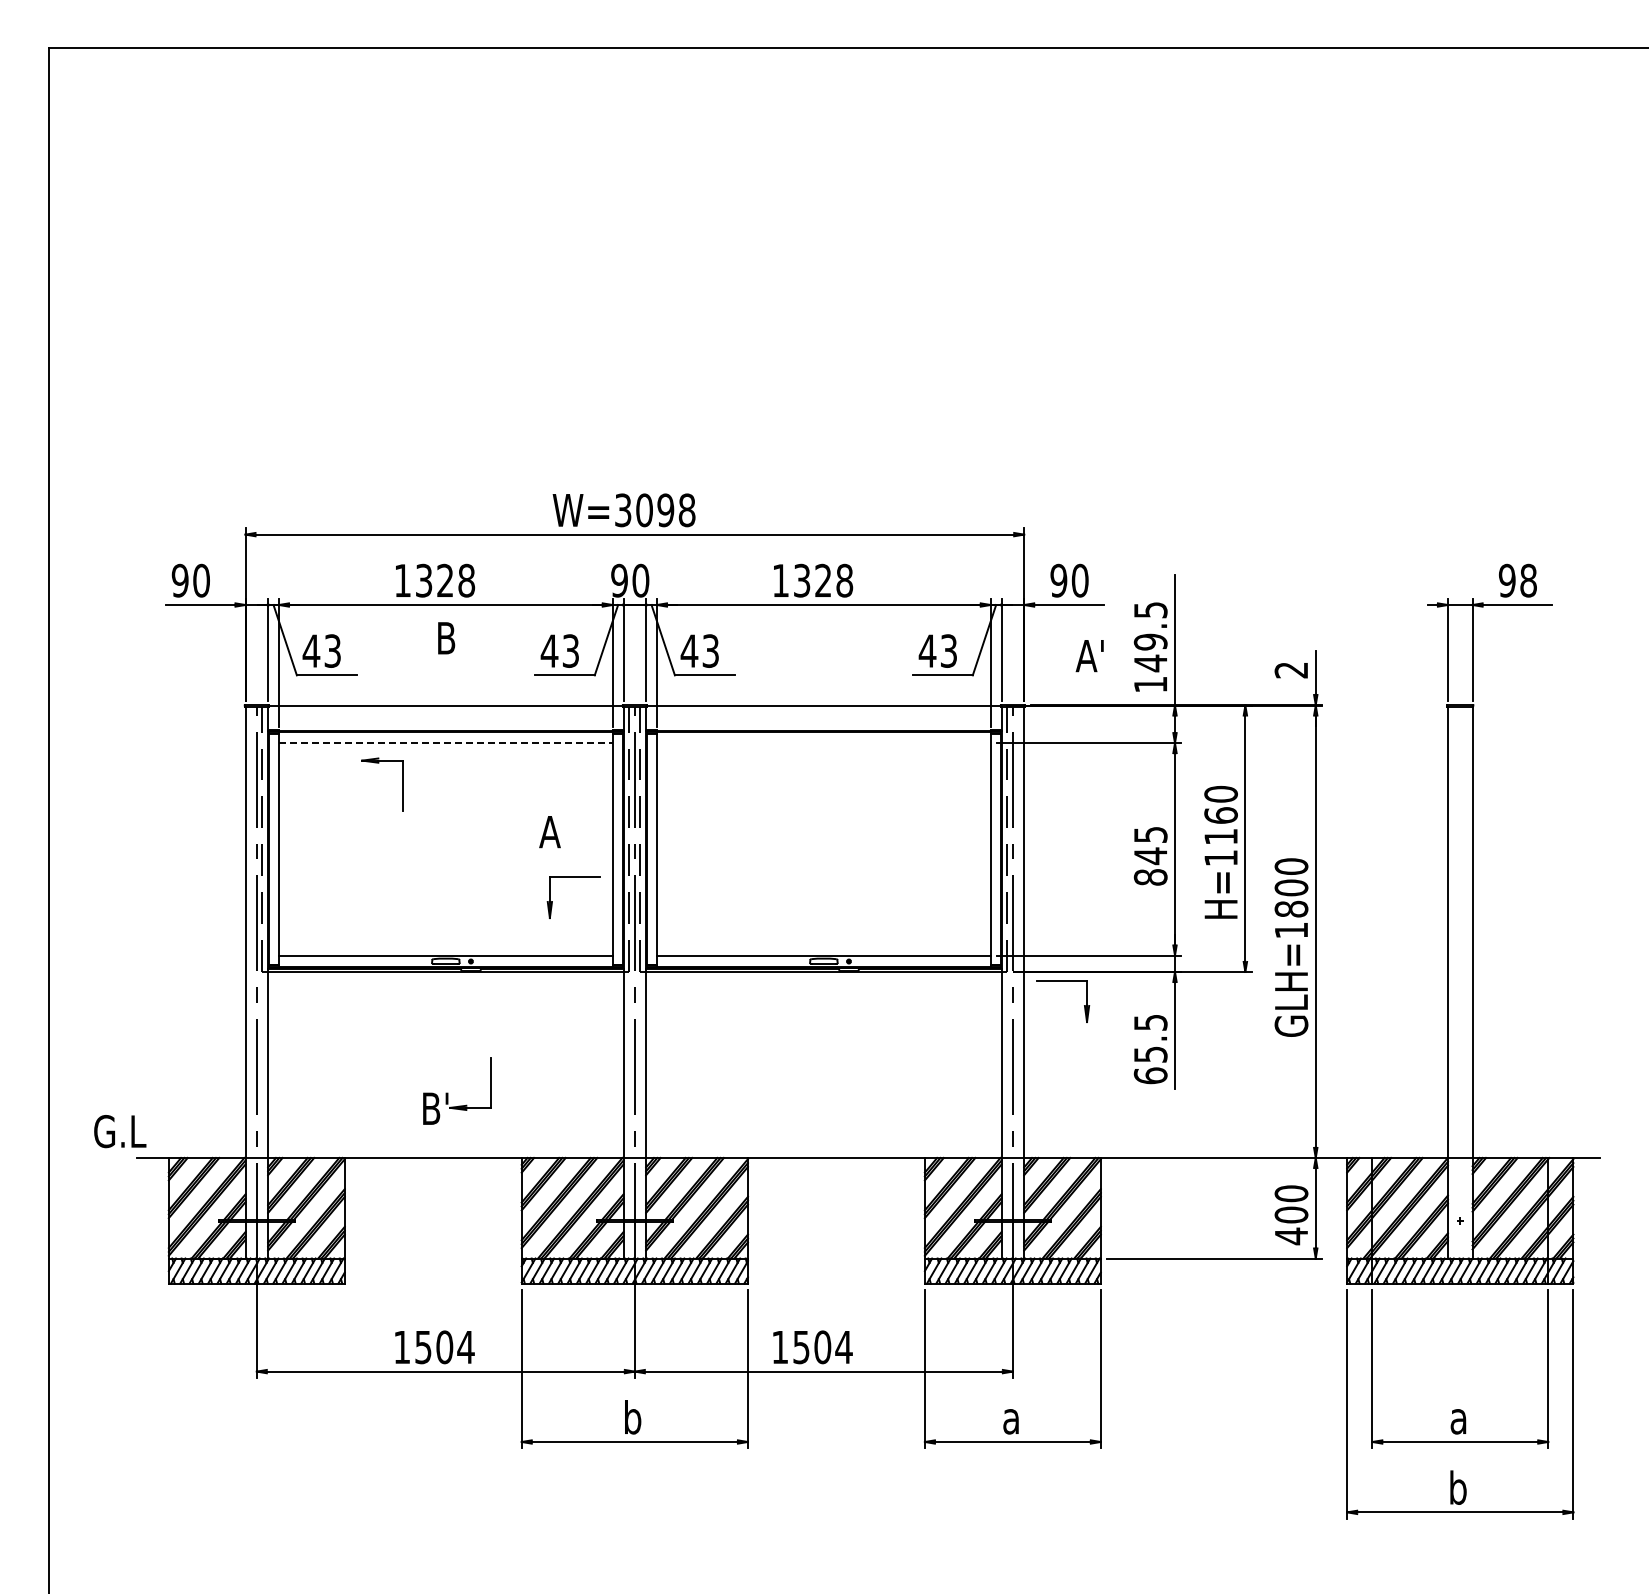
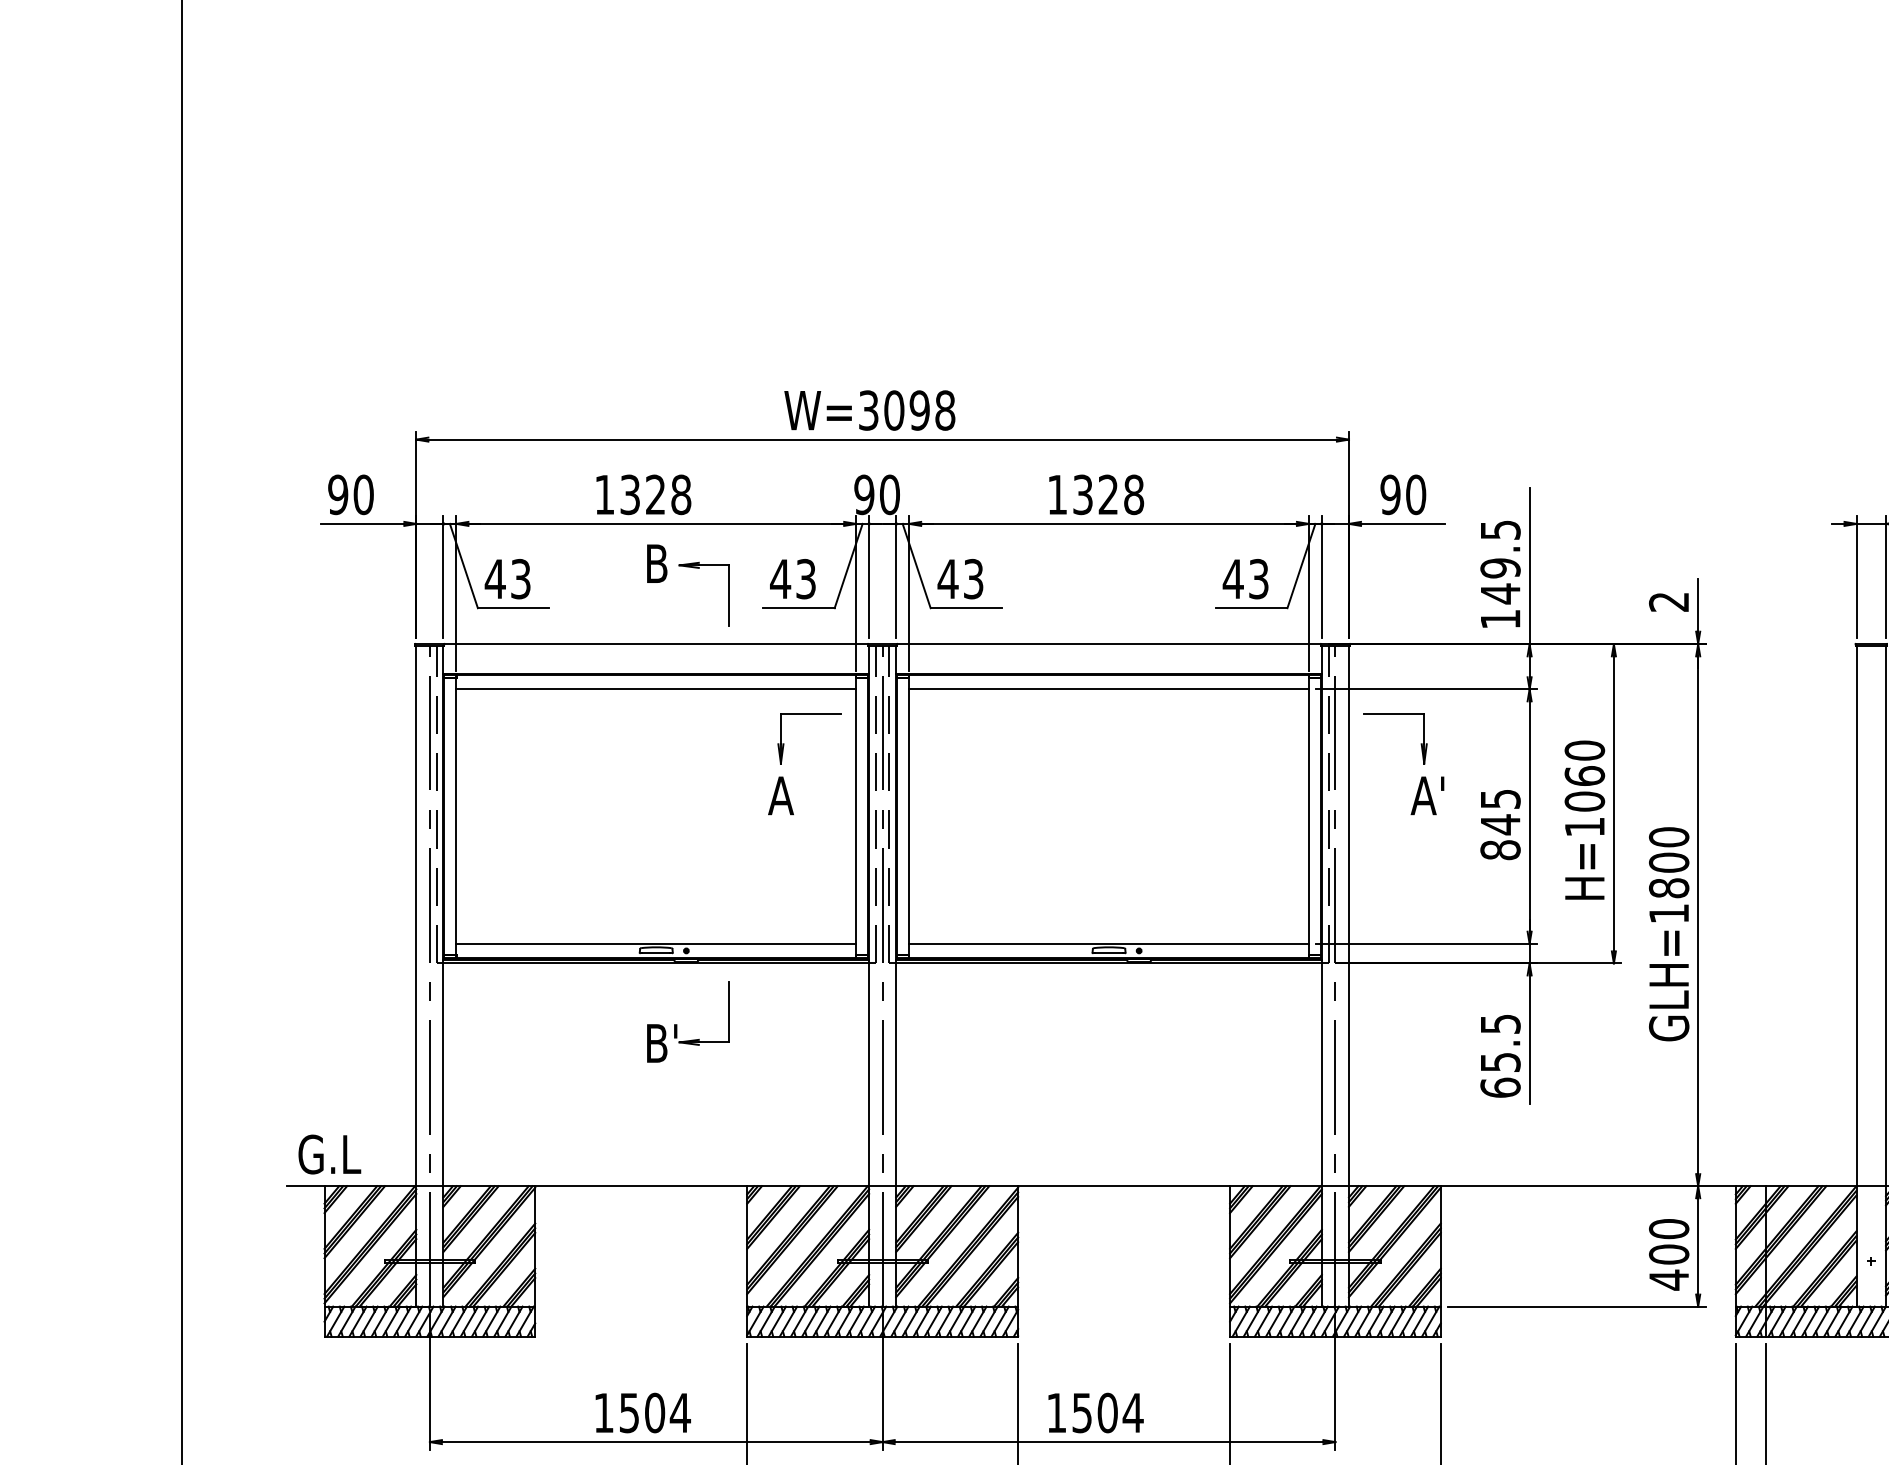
text: (1089, 656) -> (1427, 796), moved
line: (445, 743) -> (655, 689), dashed -> solid
line: (823, 743) -> (1108, 689), added
part: (402, 784) -> (727, 593), moved
text: (1220, 836) -> (1584, 801), H=1160 -> H=1060
part: (573, 877) -> (809, 714), moved
part: (1063, 981) -> (1396, 714), moved
part: (448, 1093) -> (677, 1025), moved
text: (120, 1131) -> (330, 1154), moved

